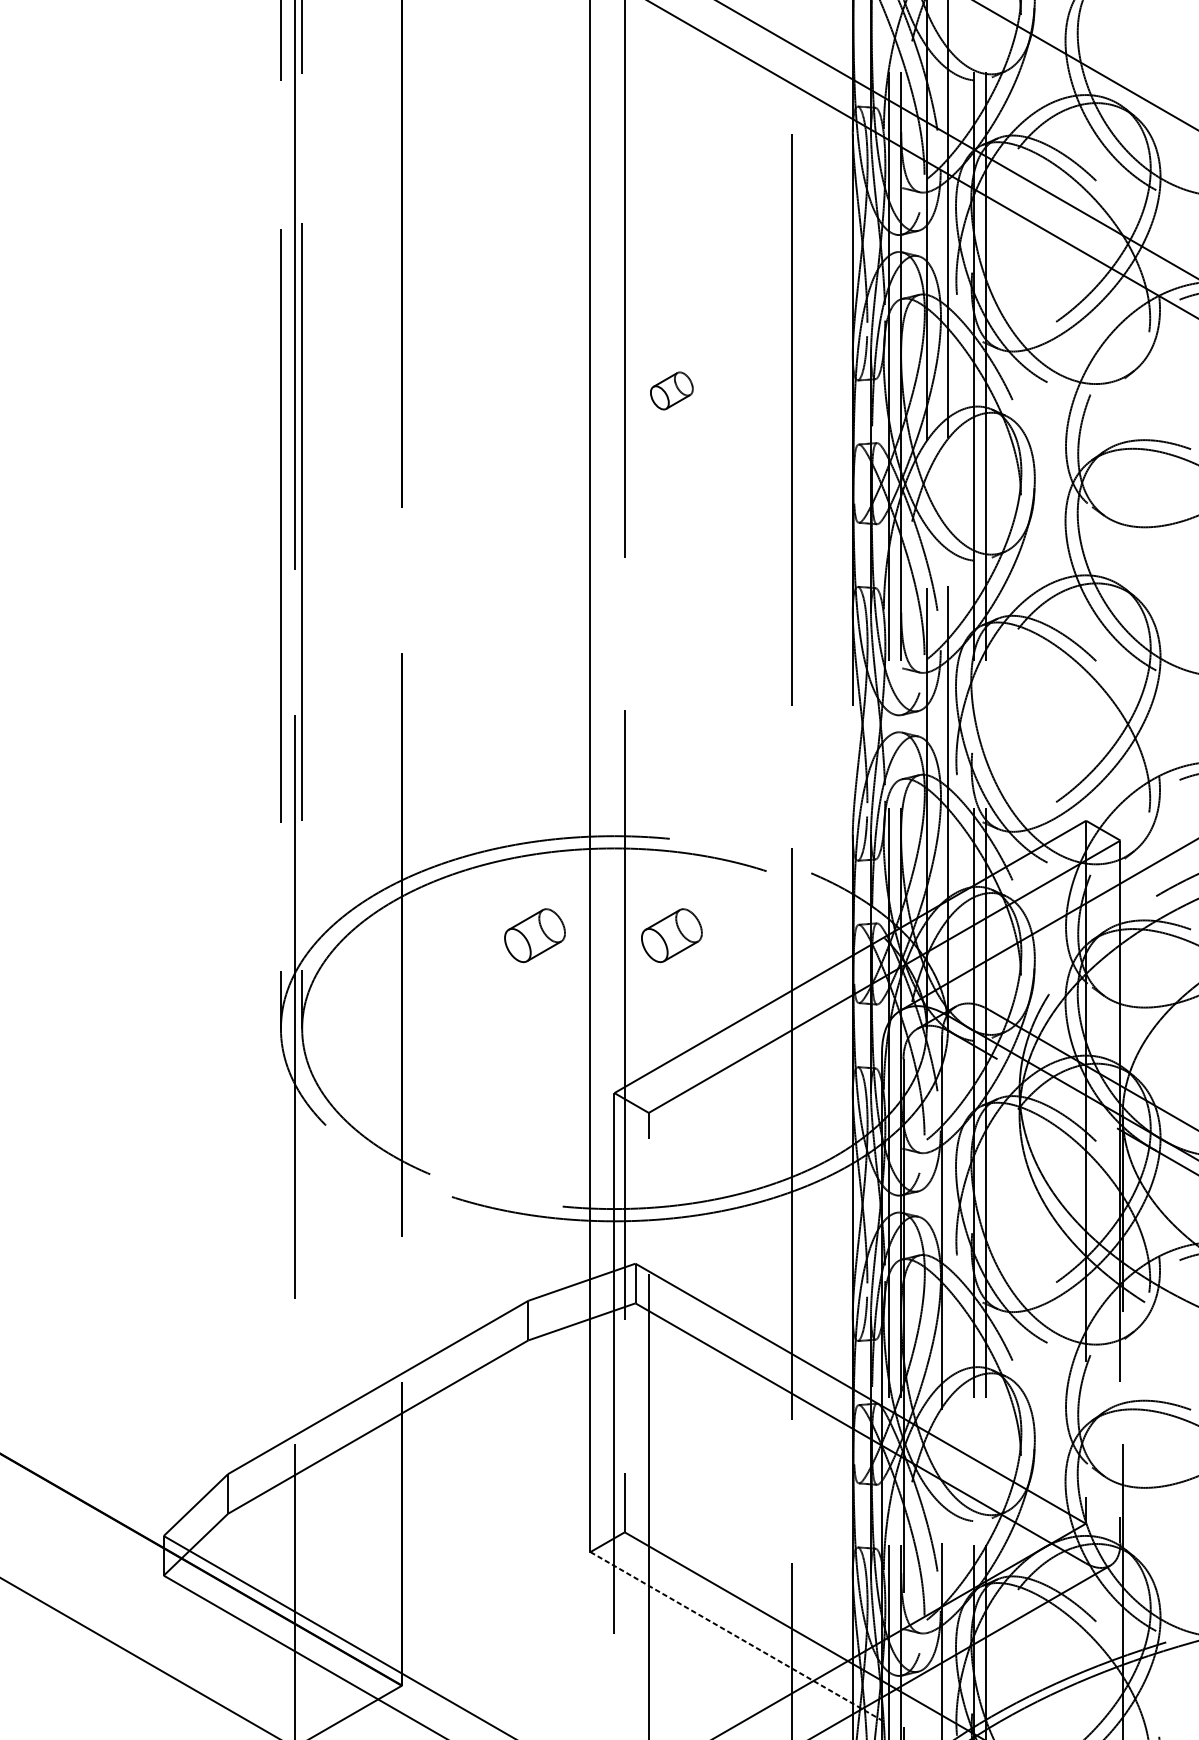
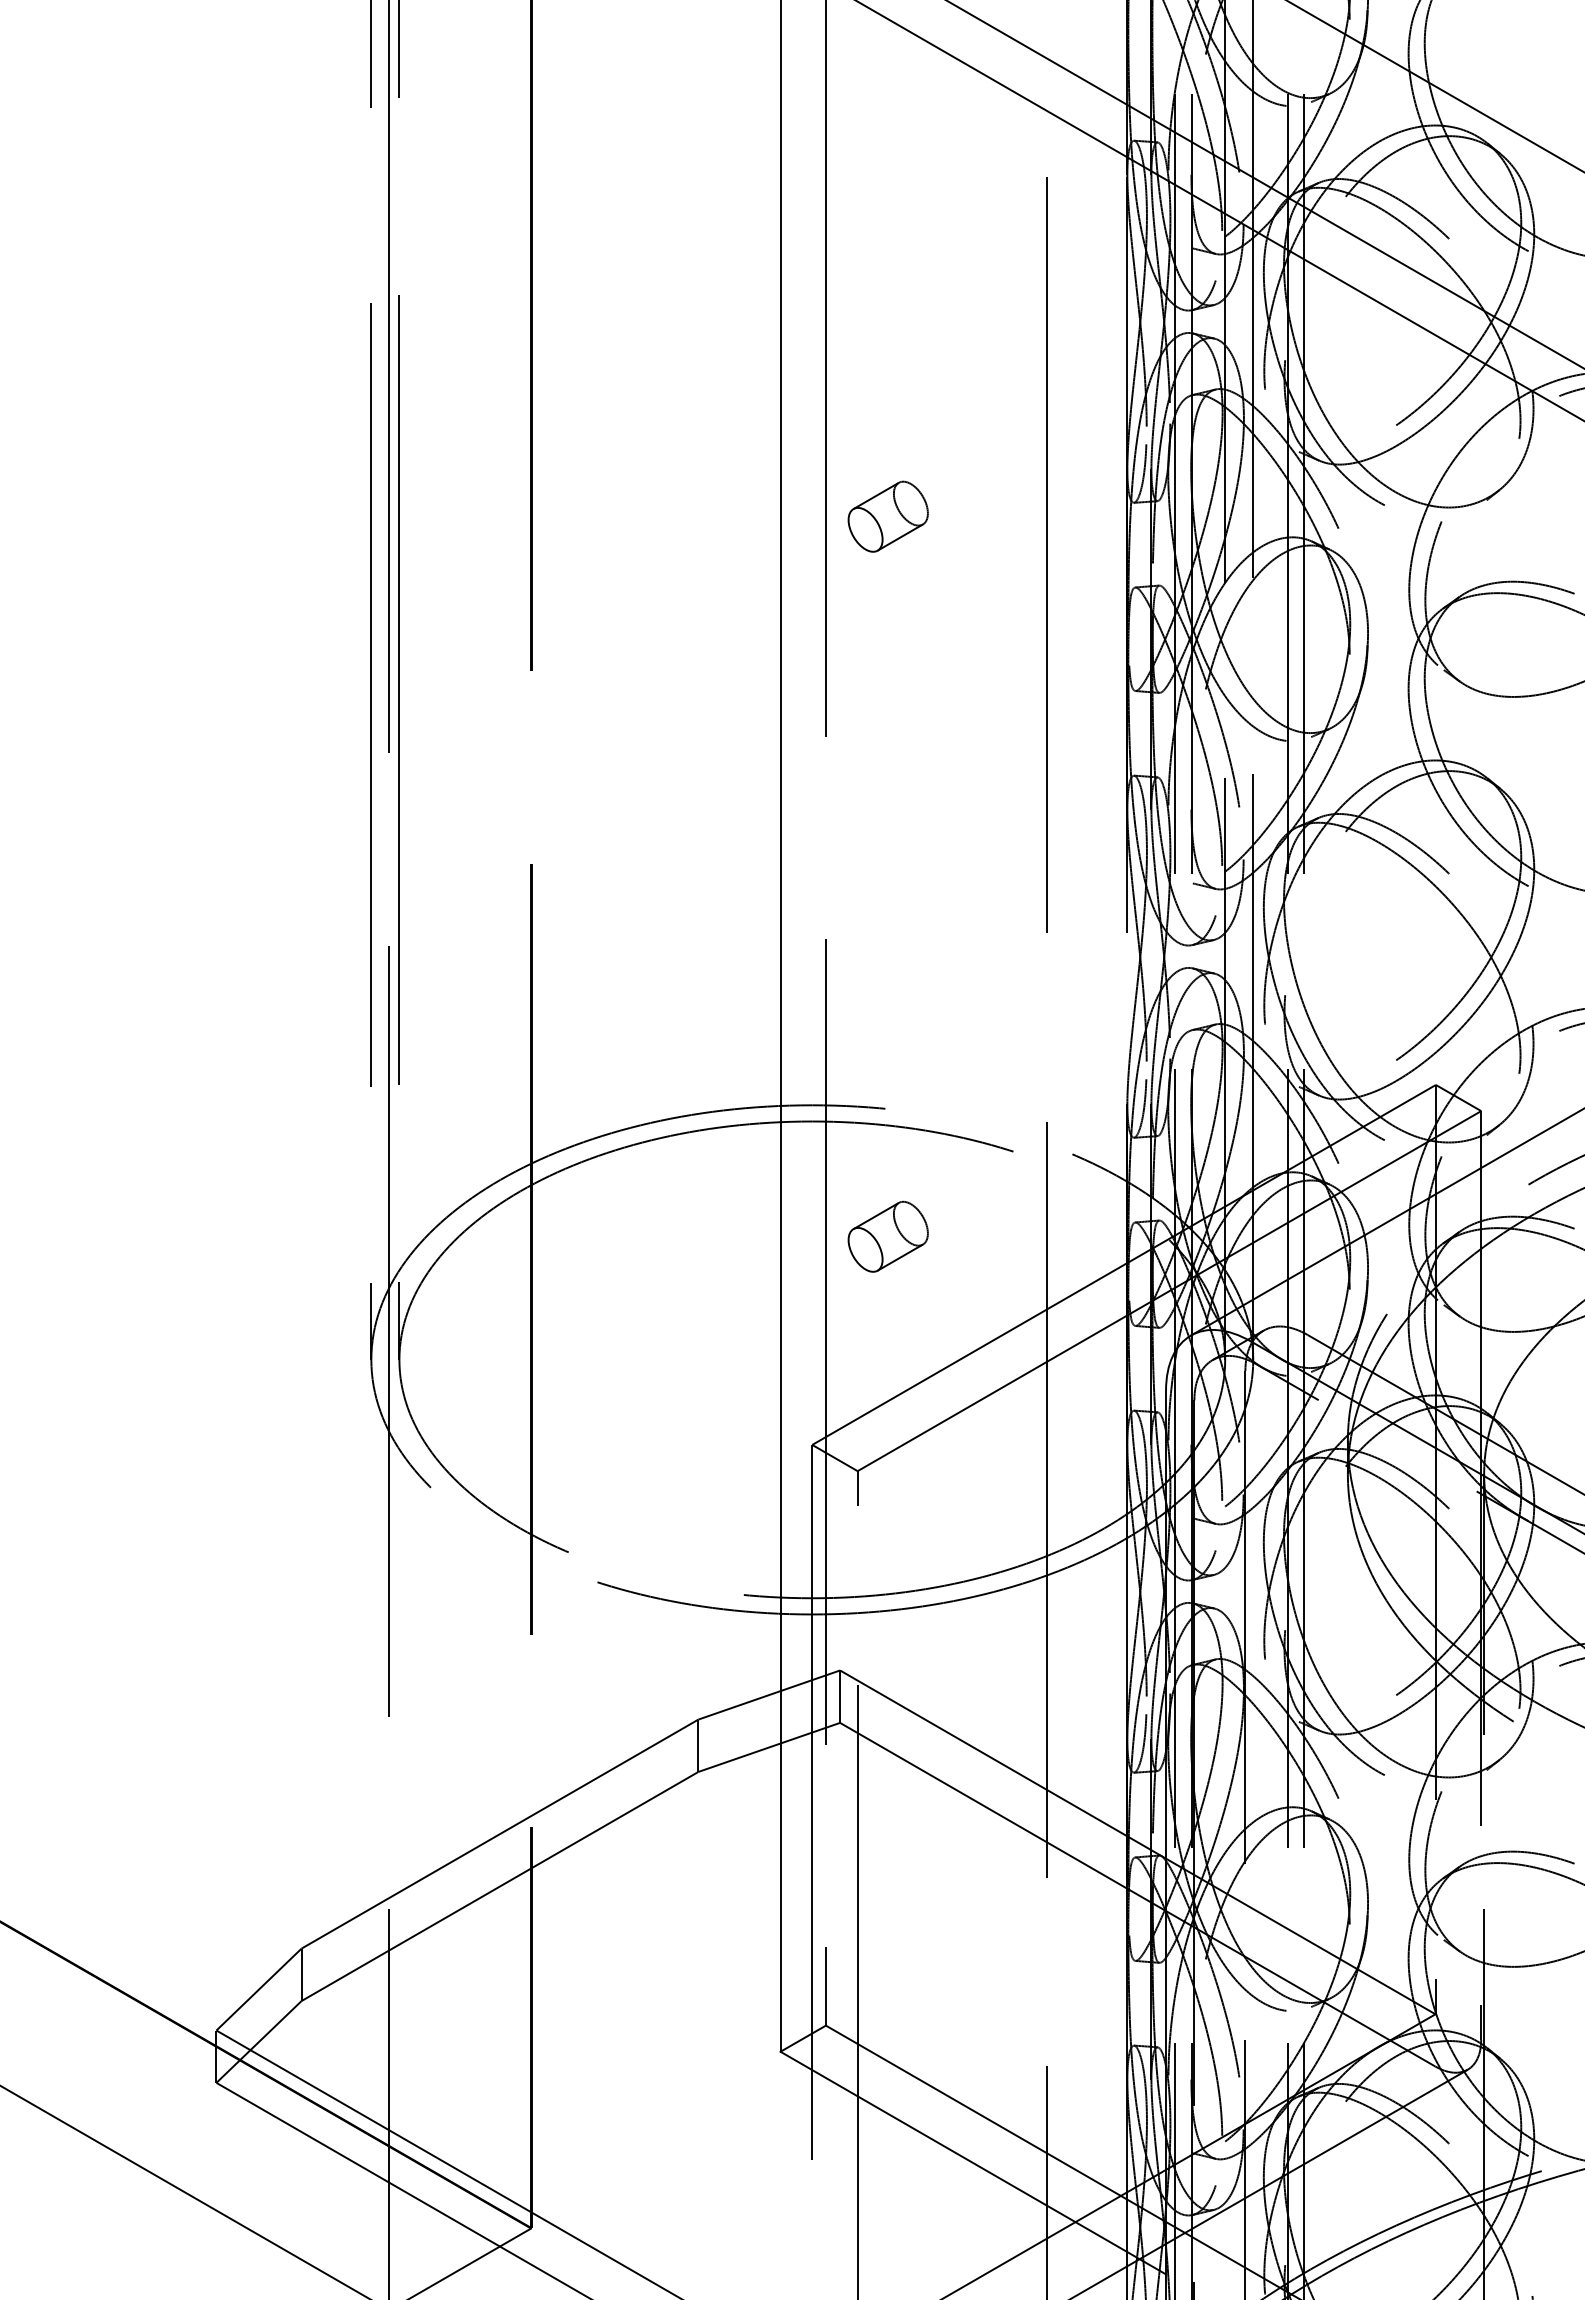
part: (671, 390) -> (887, 516), size x1.43
part: (534, 935) -> (706, 1236), removed
line: (736, 1636) -> (973, 2163), dashed -> solid

